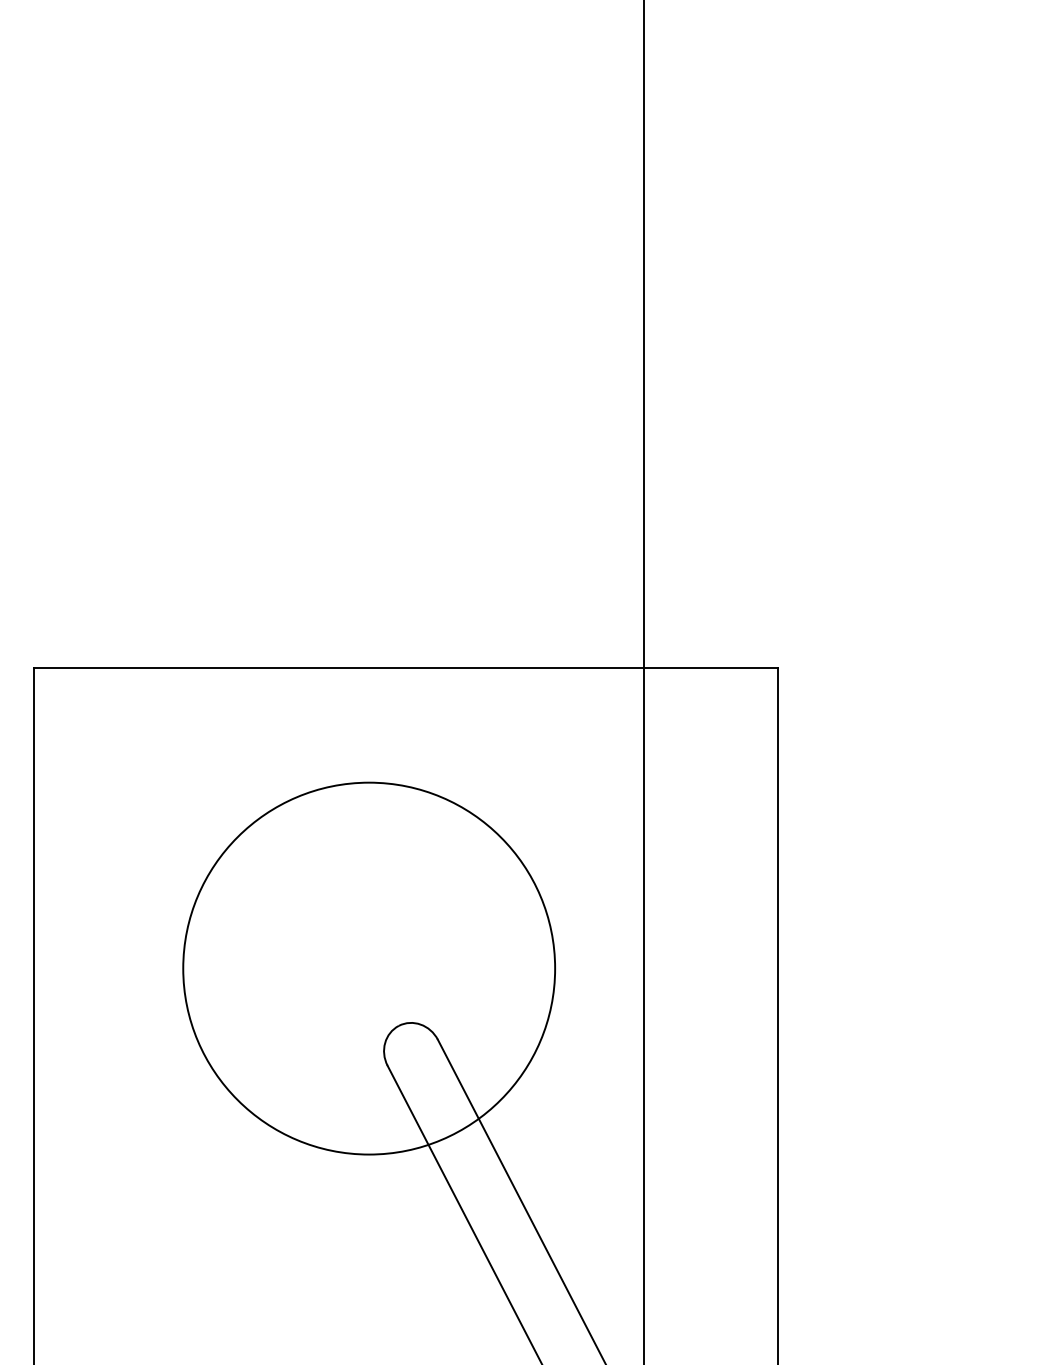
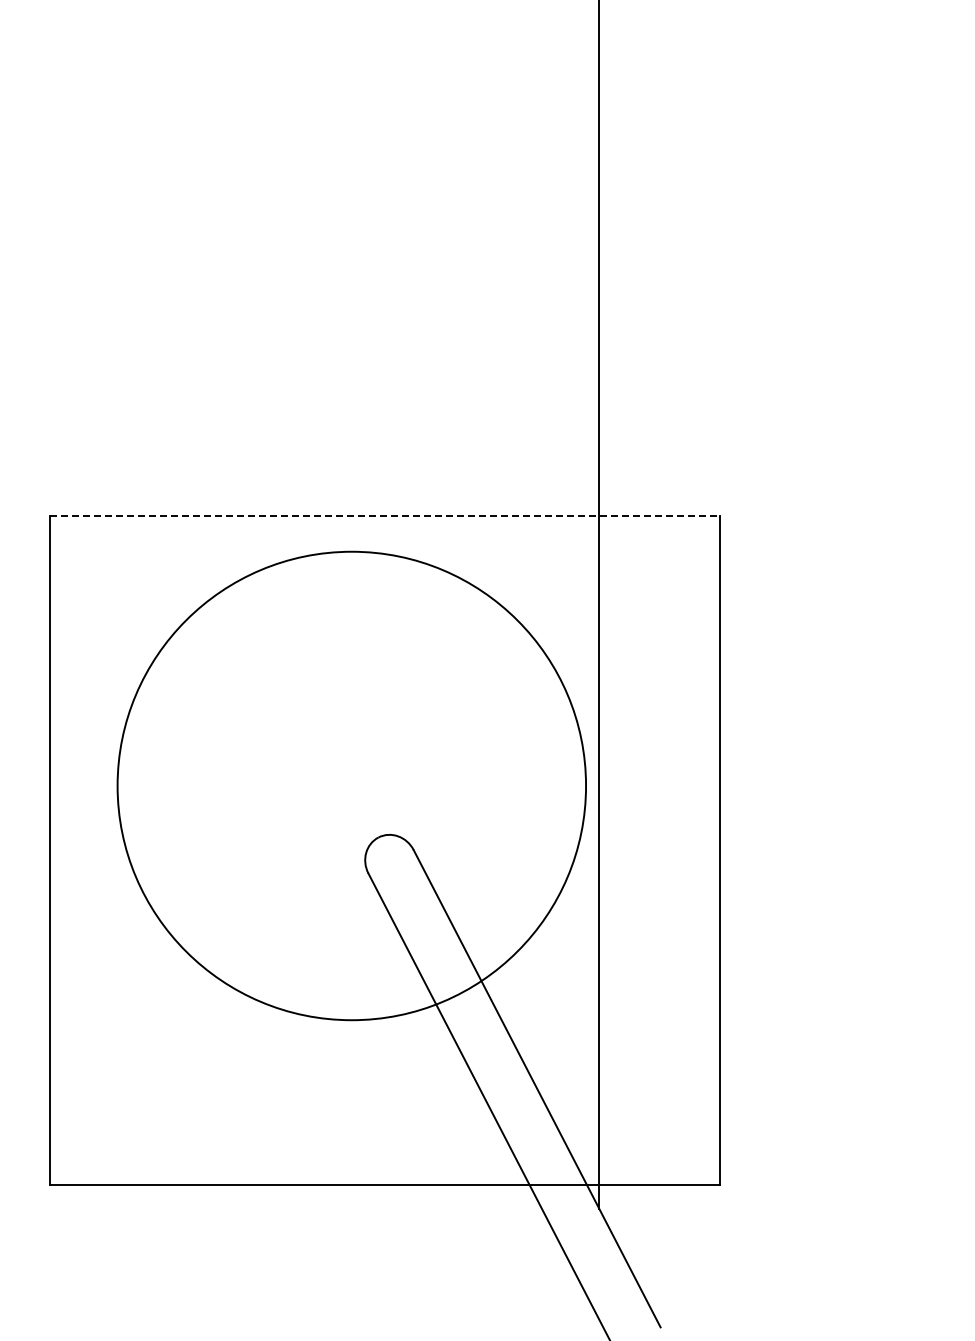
line: (406, 667) -> (385, 515), solid -> dashed
circle: (368, 968) -> (351, 785), size x1.4

